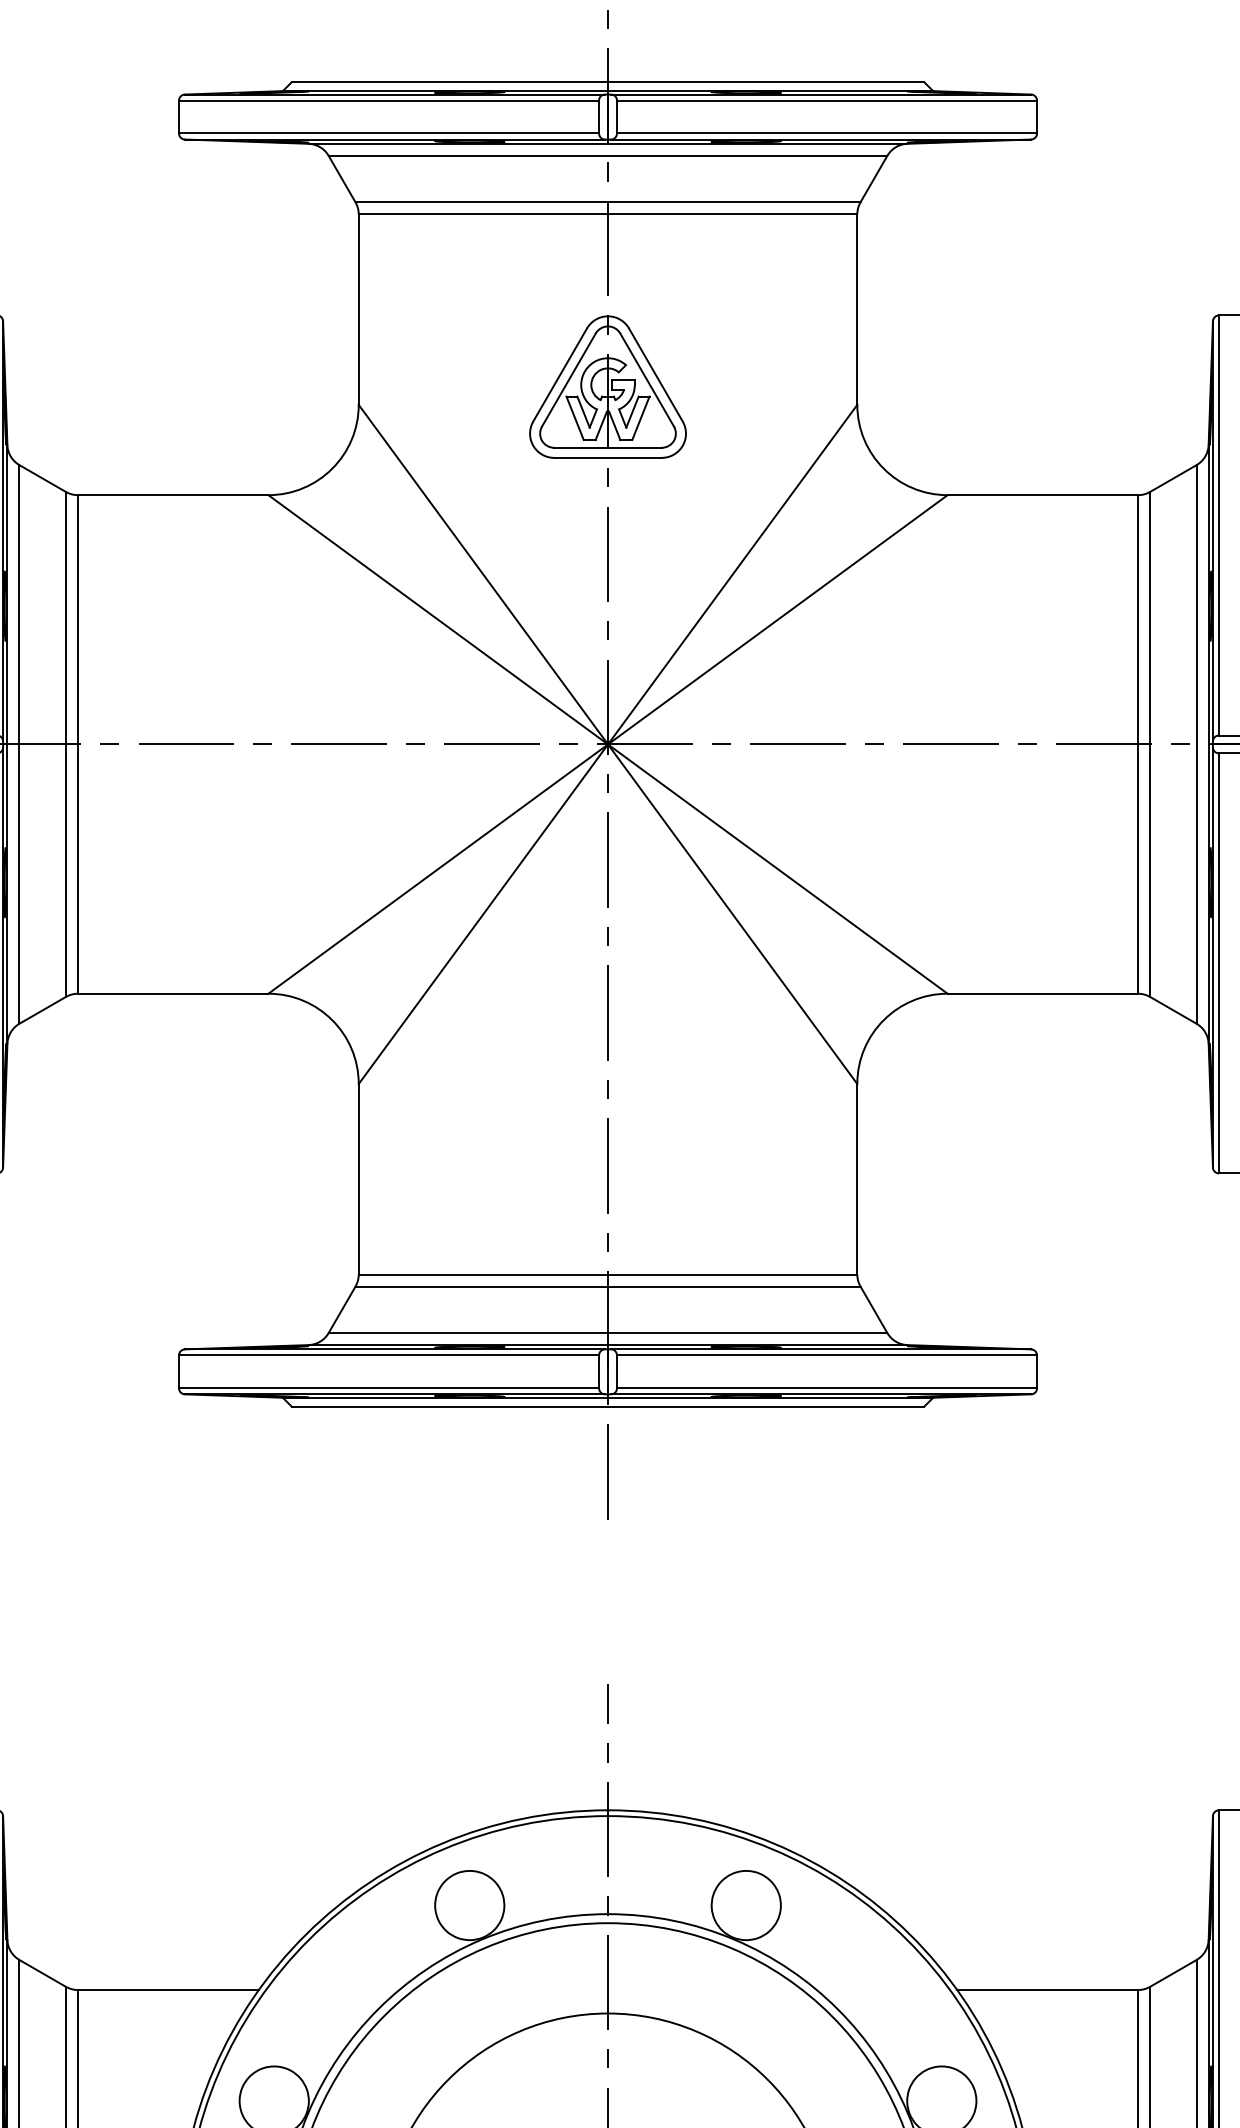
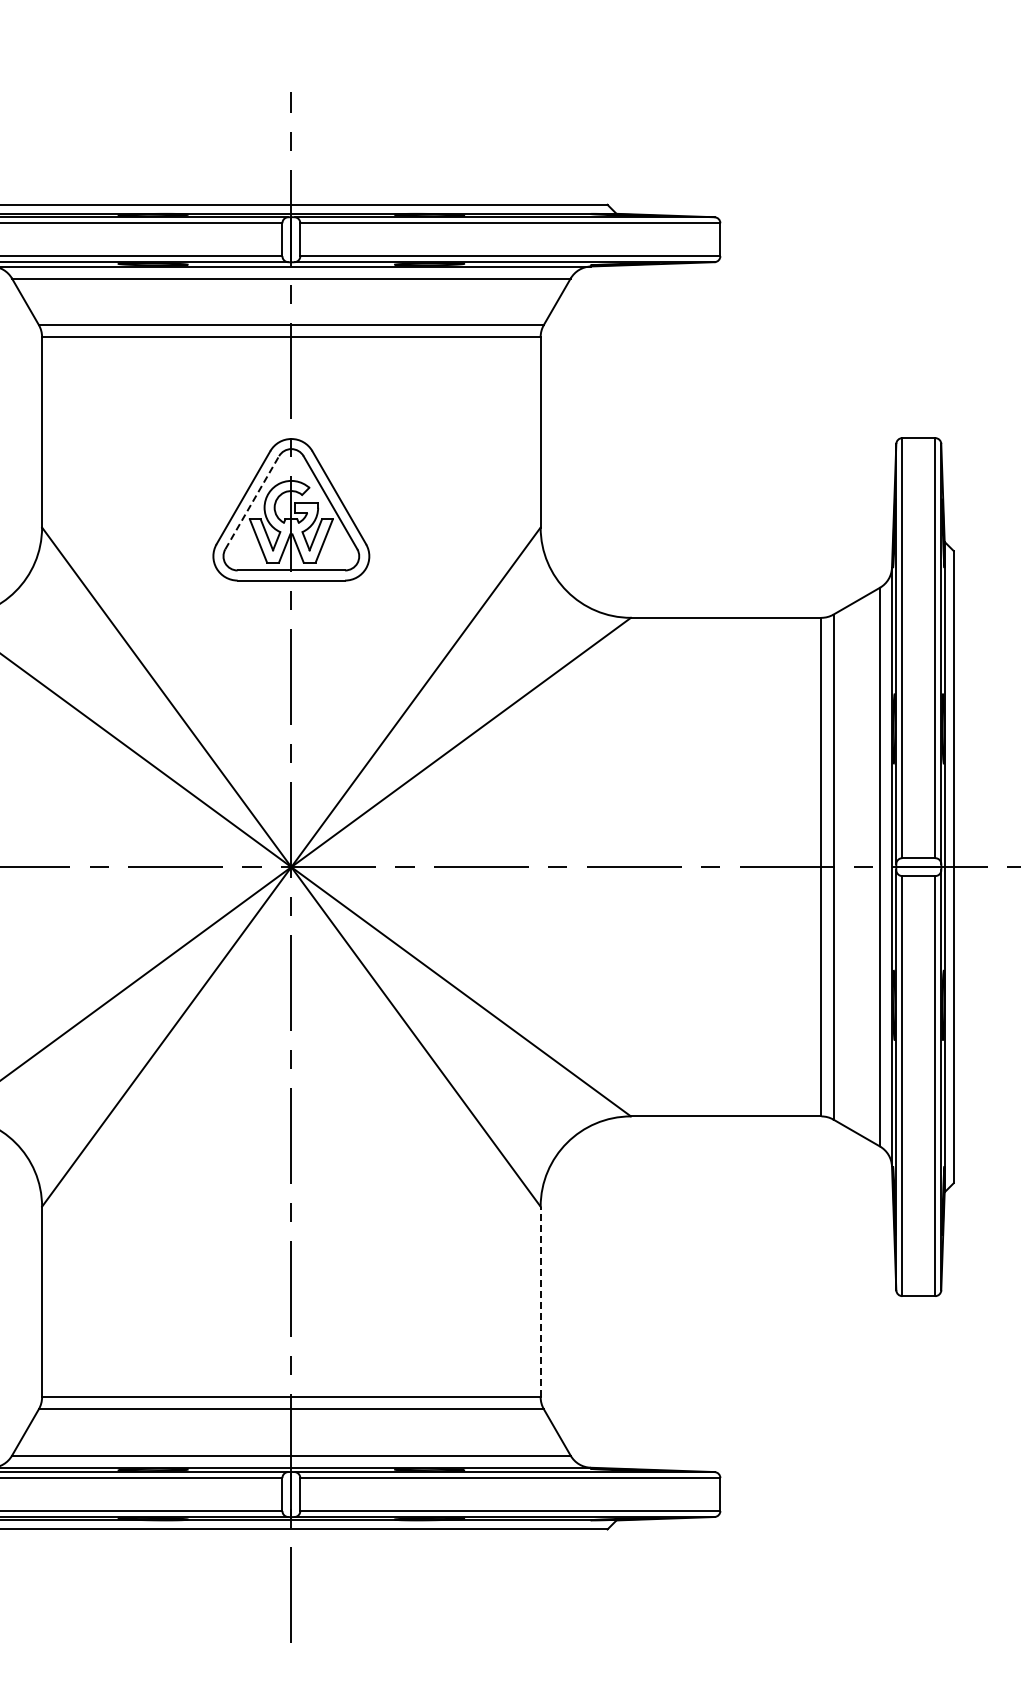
line: (568, 380) -> (251, 503), solid -> dashed
line: (857, 1178) -> (540, 1301), solid -> dashed

